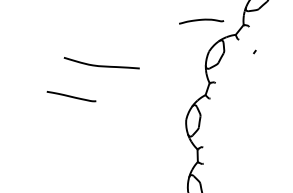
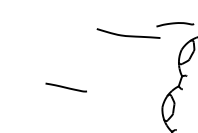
curve: (101, 65) -> (128, 35), moved

